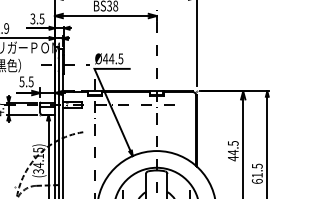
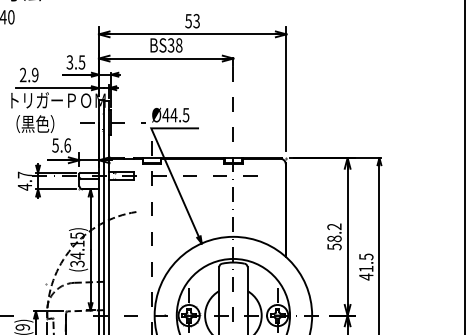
text: (31, 81) -> (67, 145), 5.5 -> 5.6
text: (233, 150) -> (334, 236), 44.5 -> 58.2
text: (257, 181) -> (366, 276), 61.5 -> 41.5

